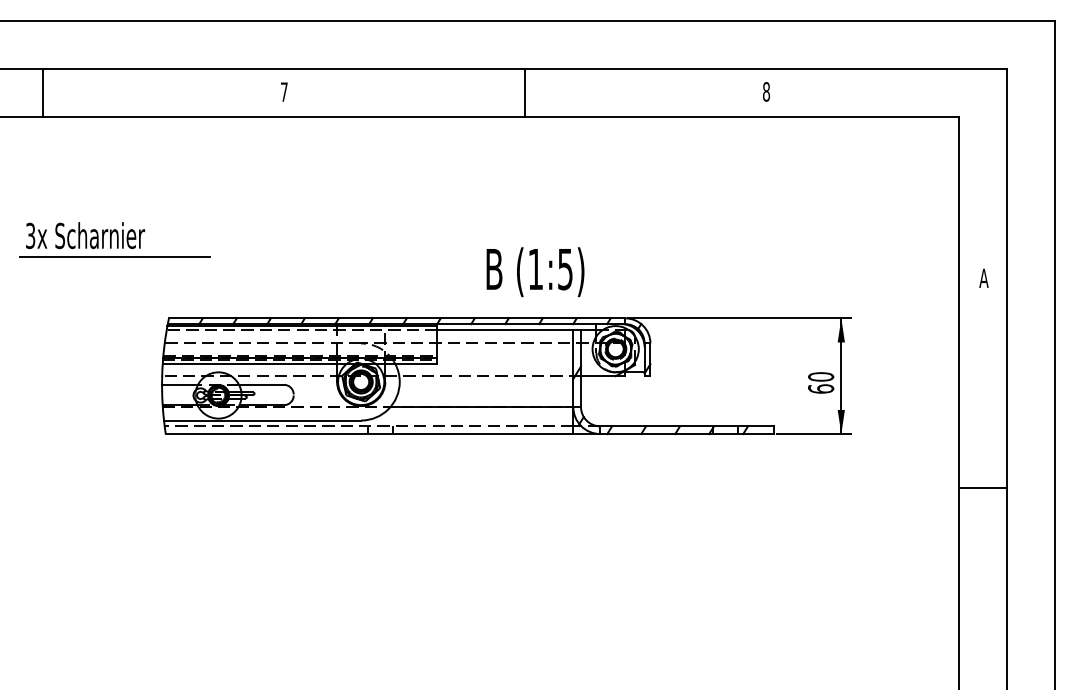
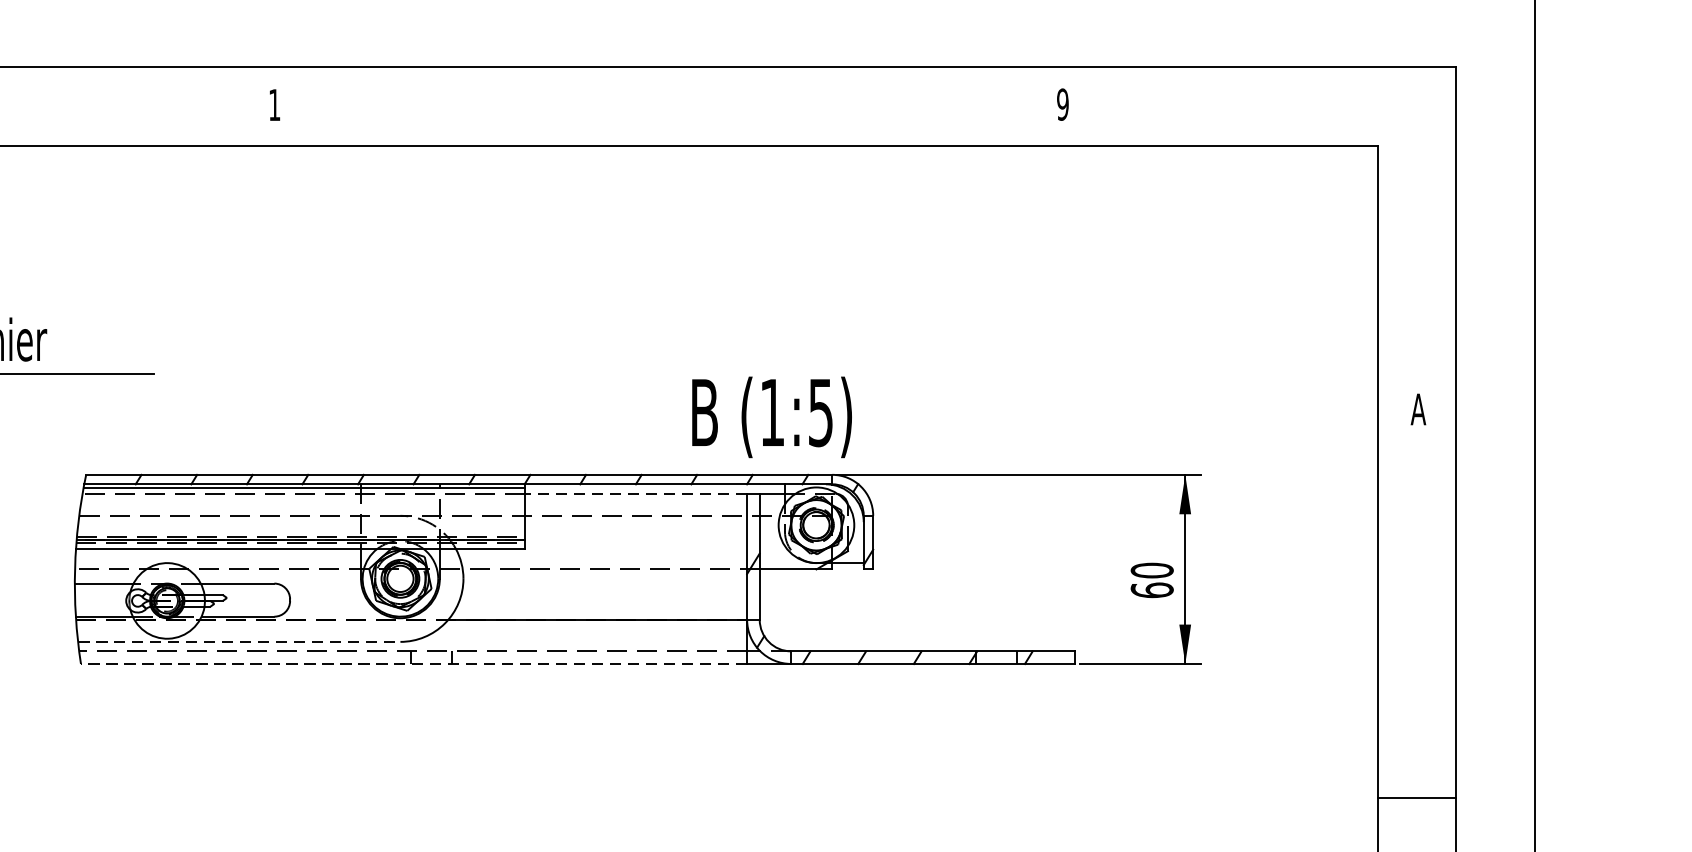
text: (284, 91) -> (275, 103), 7 -> 1
text: (766, 91) -> (1062, 103), 8 -> 9
line: (525, 92) -> (668, 105), removed
text: (535, 272) -> (771, 417), moved
line: (505, 329) -> (636, 493), solid -> dashed
line: (262, 420) -> (239, 641), solid -> dashed
line: (369, 434) -> (413, 664), solid -> dashed
line: (982, 488) -> (1416, 798), moved

